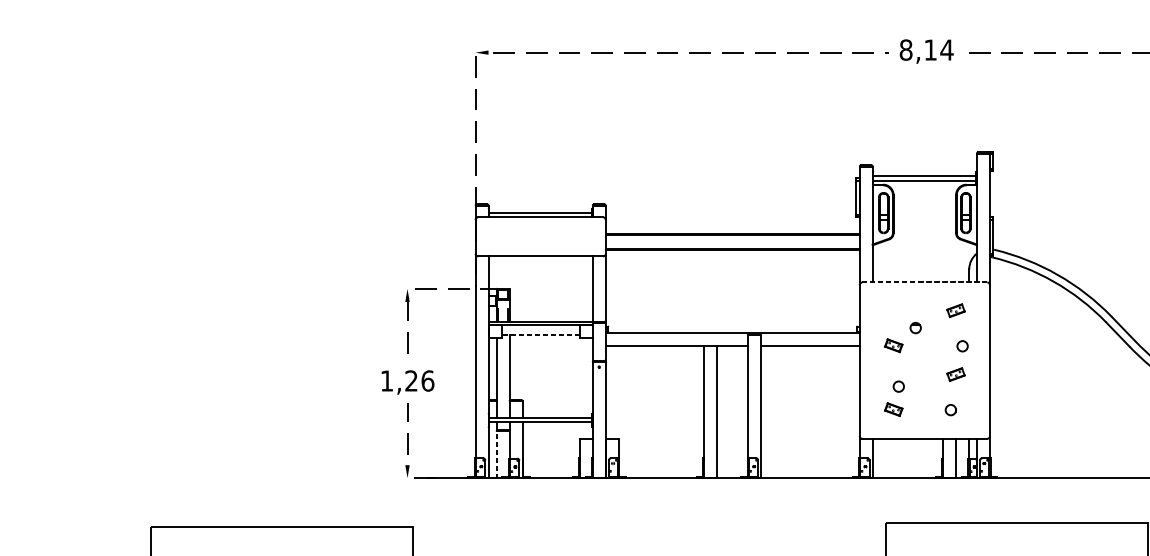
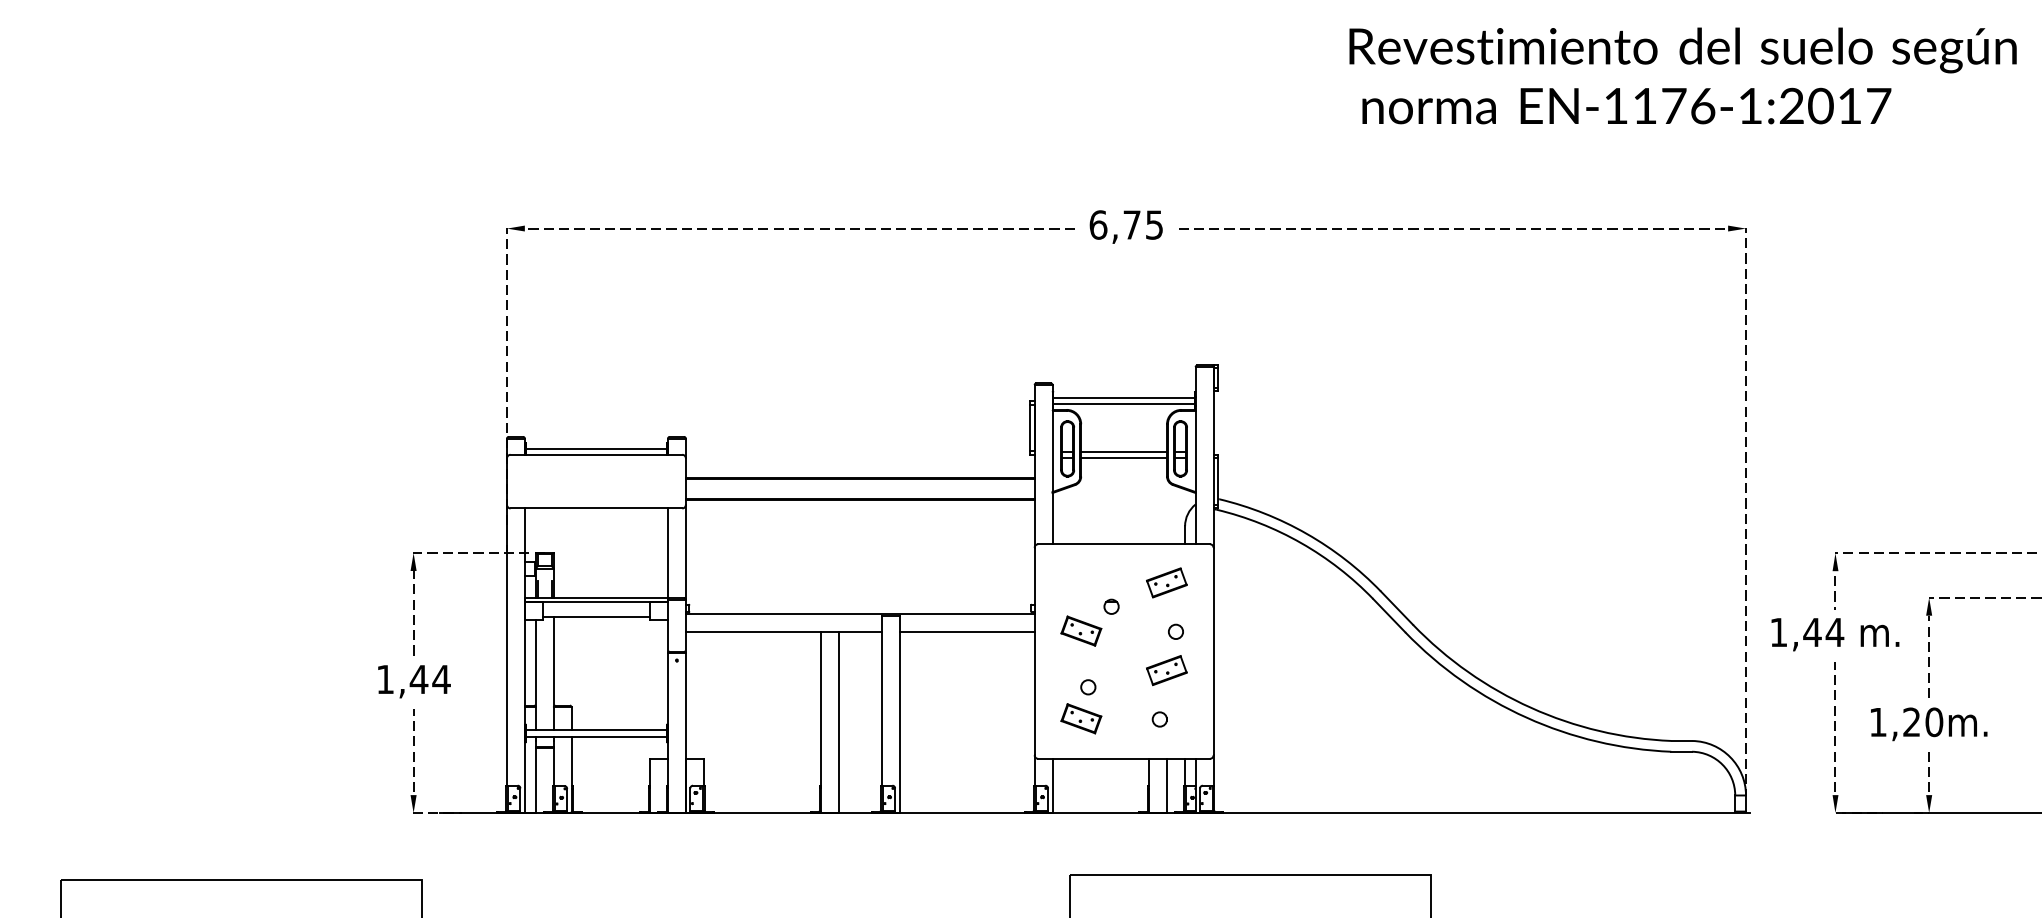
text: (926, 49) -> (1126, 224), 8,14 -> 6,75
line: (925, 214) -> (1124, 451), added
line: (925, 219) -> (1124, 457), added
line: (925, 282) -> (1124, 544), dashed -> solid
part: (955, 310) -> (1166, 582), size x1.67
line: (540, 335) -> (596, 616), dashed -> solid
part: (893, 345) -> (1081, 630), size x1.67
part: (955, 374) -> (1166, 670), size x1.67
text: (419, 380) -> (429, 679), 1,26 -> 1,44
part: (893, 409) -> (1081, 718), size x1.67
line: (496, 452) -> (535, 777), dashed -> solid

